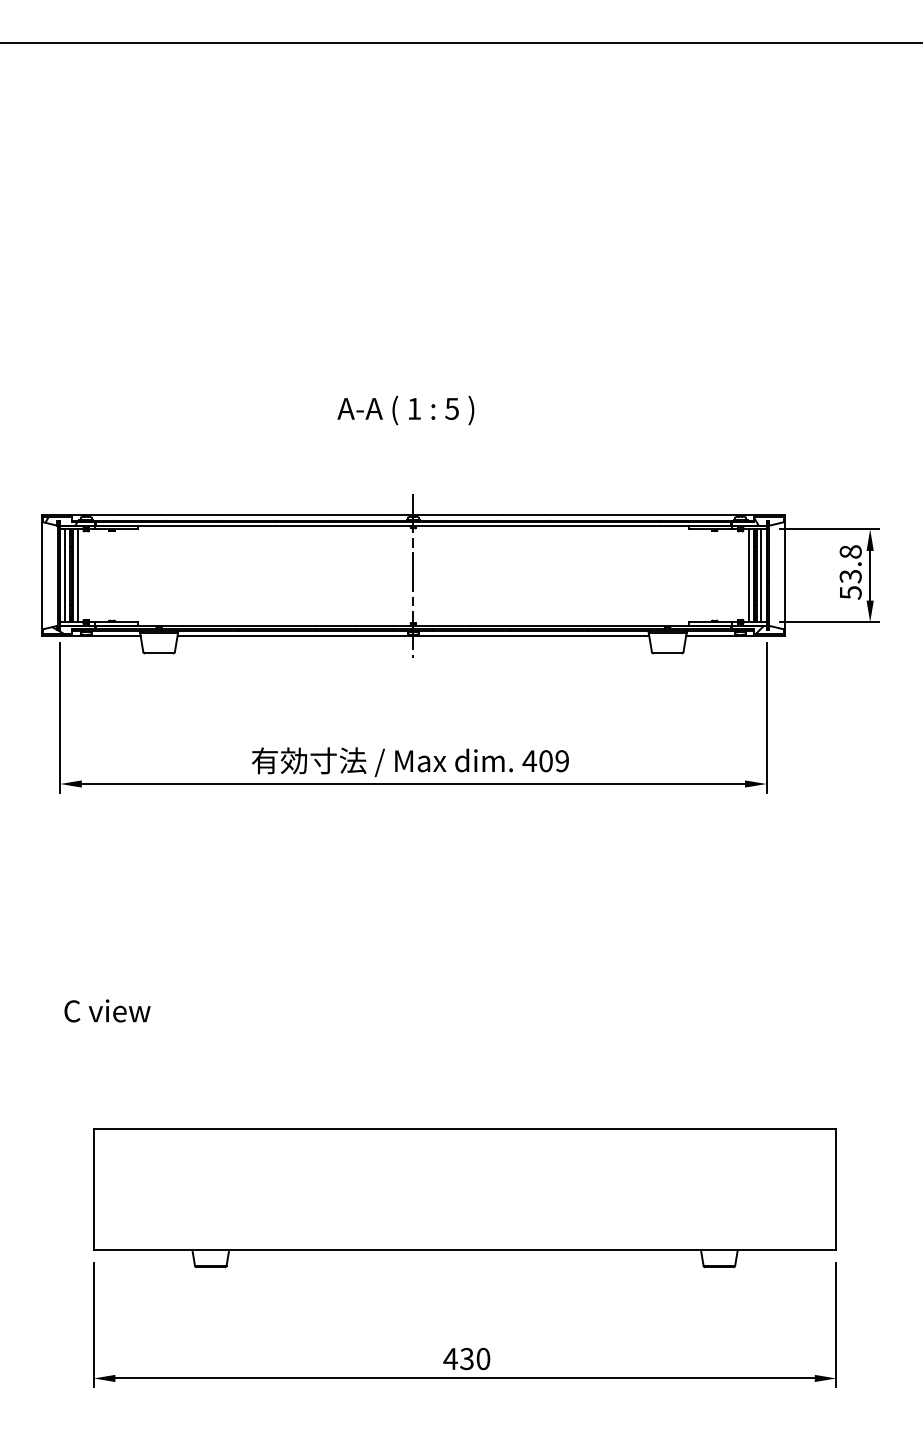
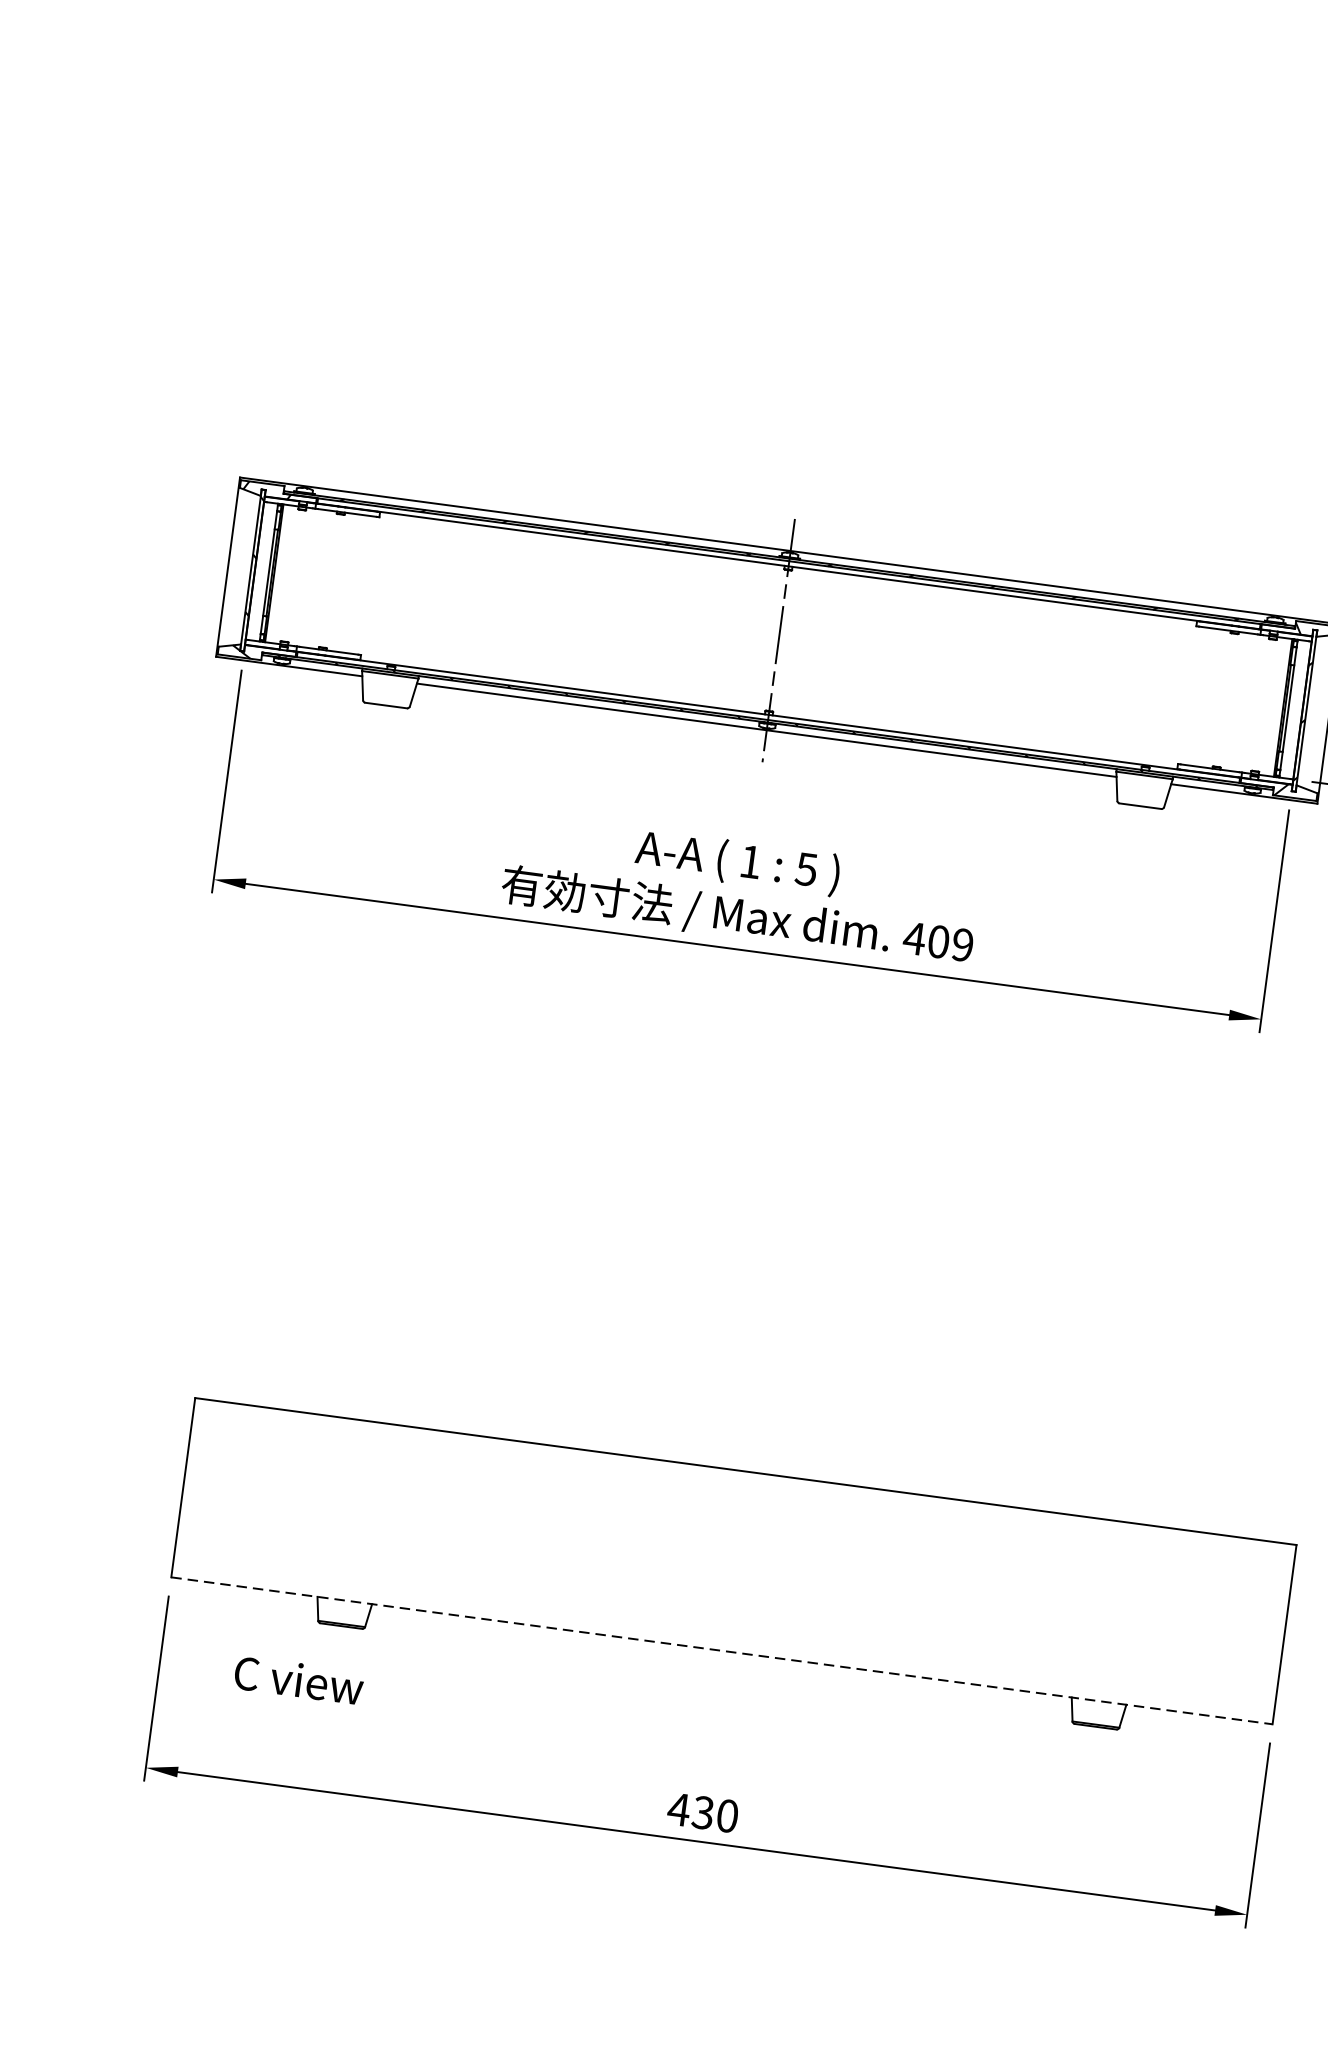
text: (405, 410) -> (737, 862), moved
line: (65, 575) -> (262, 571), removed
line: (77, 575) -> (280, 573), removed
line: (749, 575) -> (1277, 706), removed
line: (761, 575) -> (1295, 709), removed
text: (107, 1010) -> (299, 1679), moved
line: (465, 1250) -> (722, 1651), solid -> dashed

